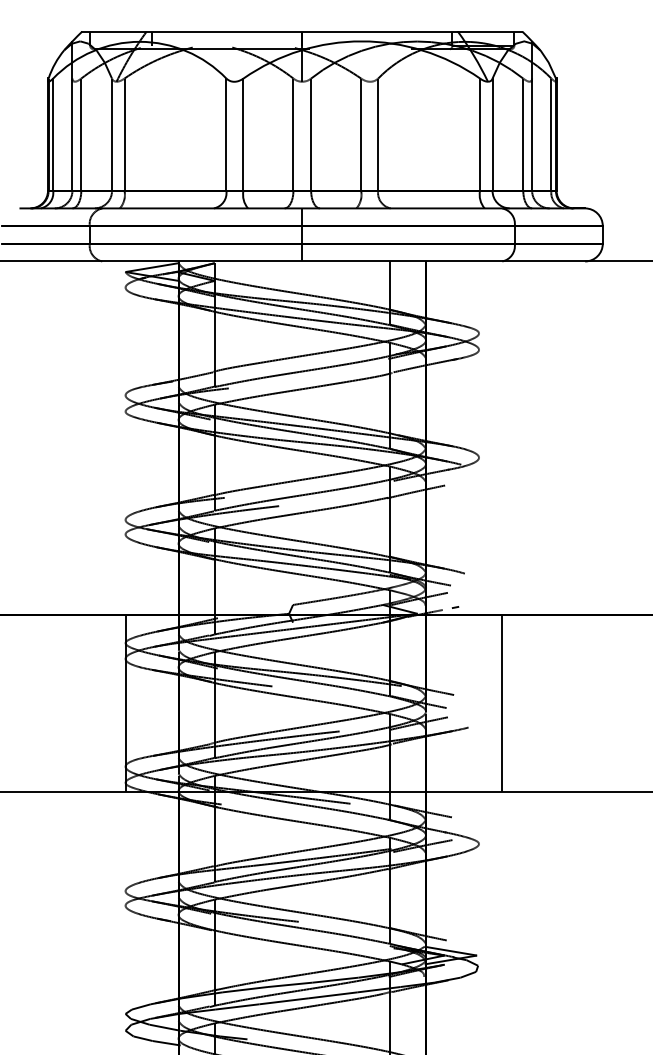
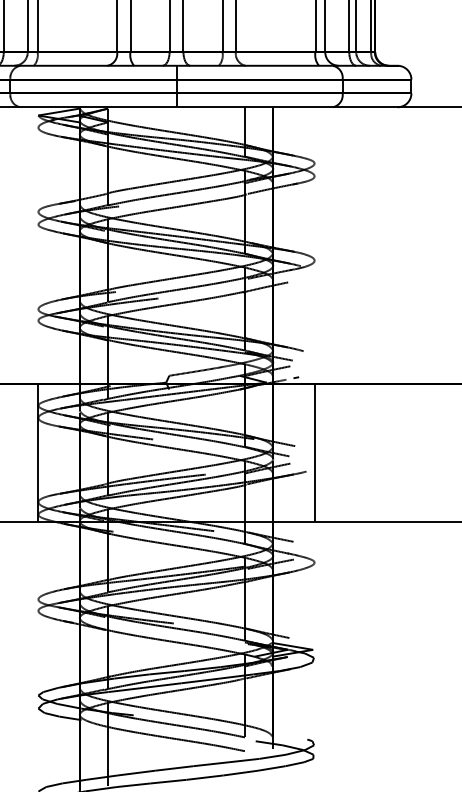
line: (502, 702) -> (315, 452), moved

